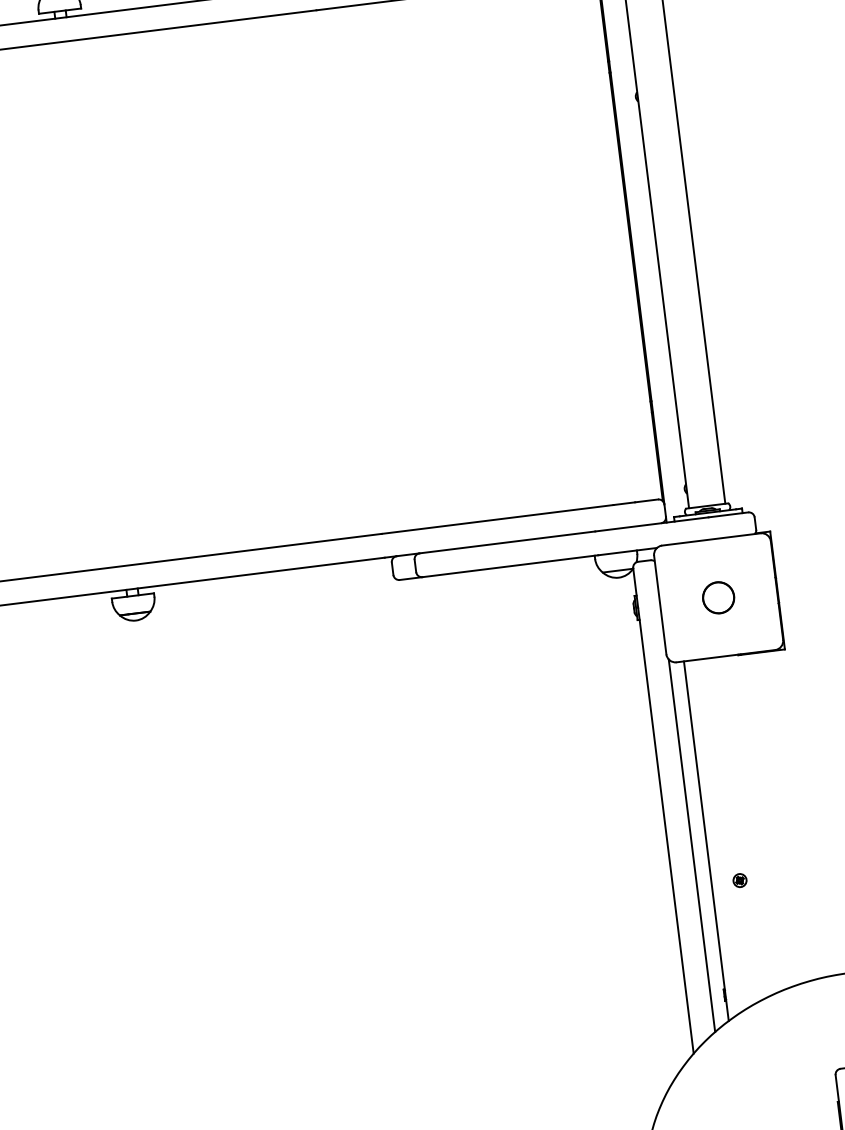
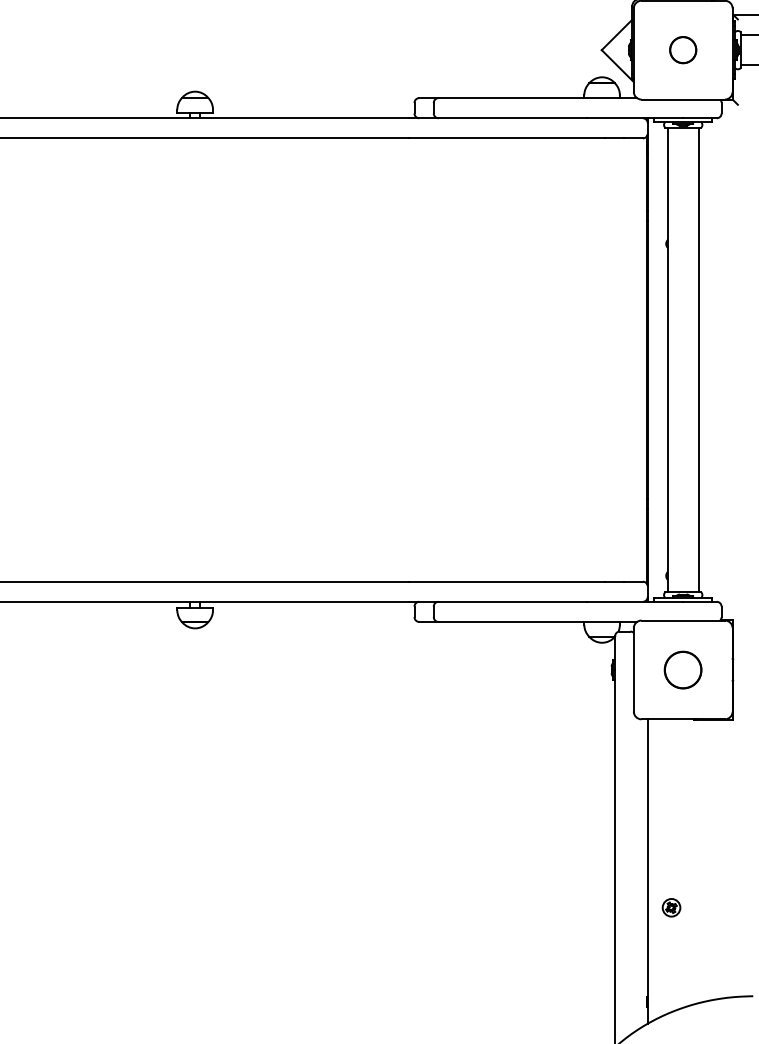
circle: (718, 597) -> (683, 669), size x1.4
line: (692, 845) -> (635, 873), removed
part: (739, 880) -> (671, 907), size x1.6

